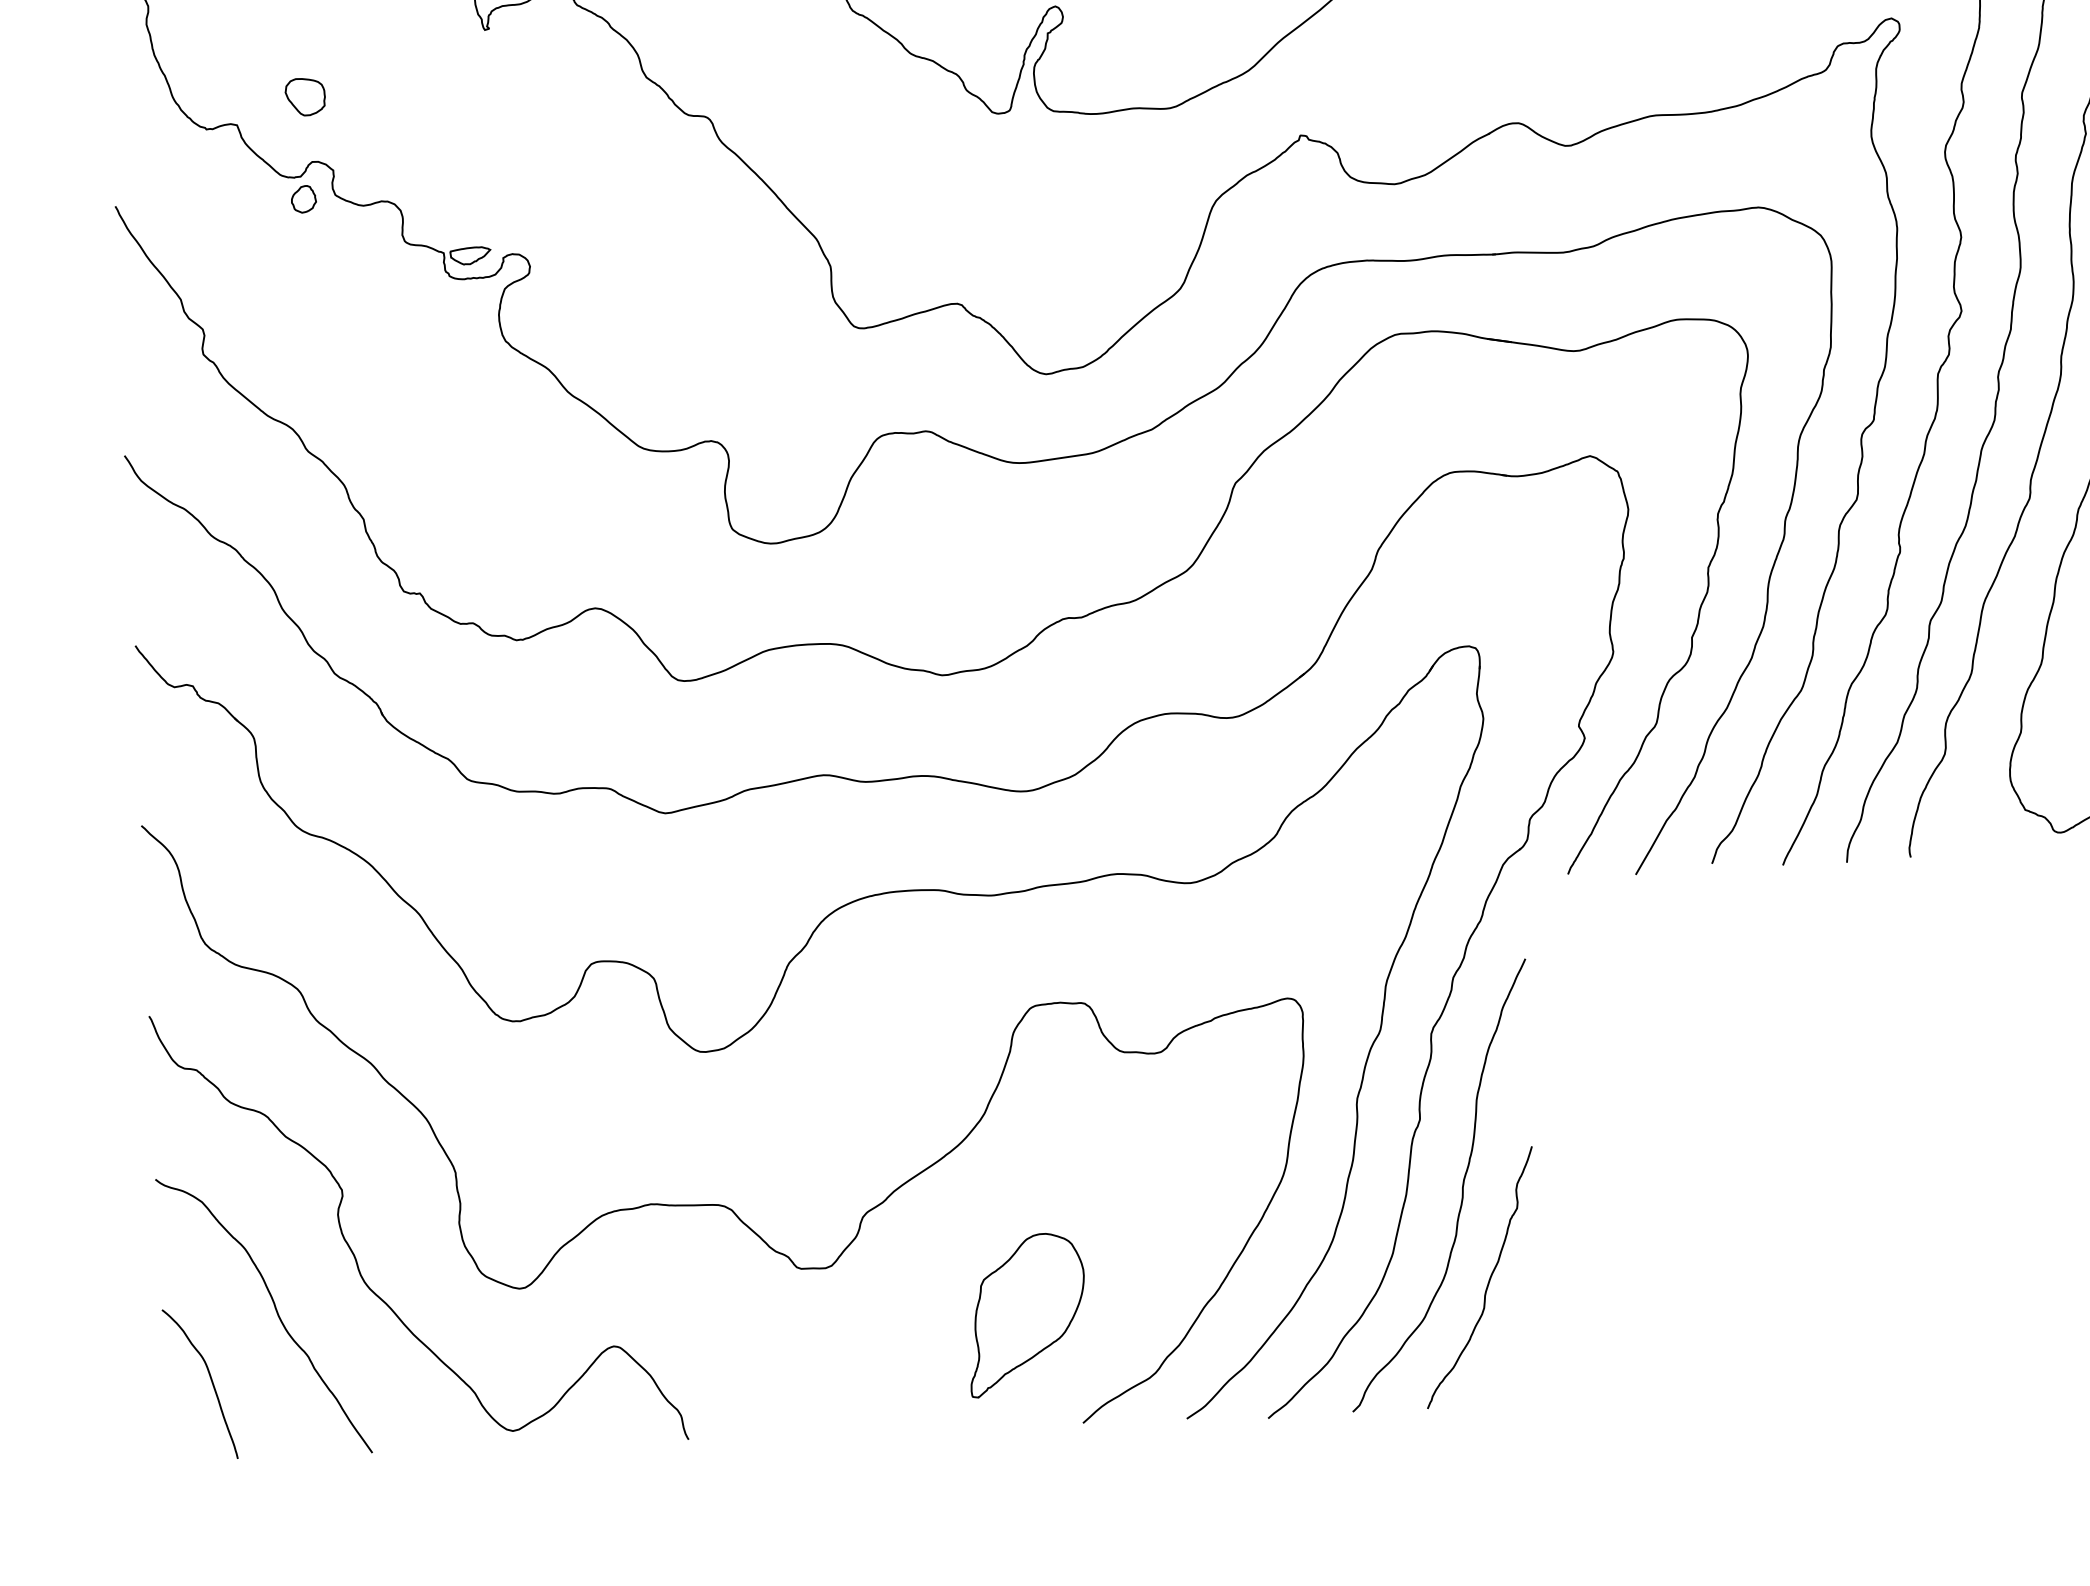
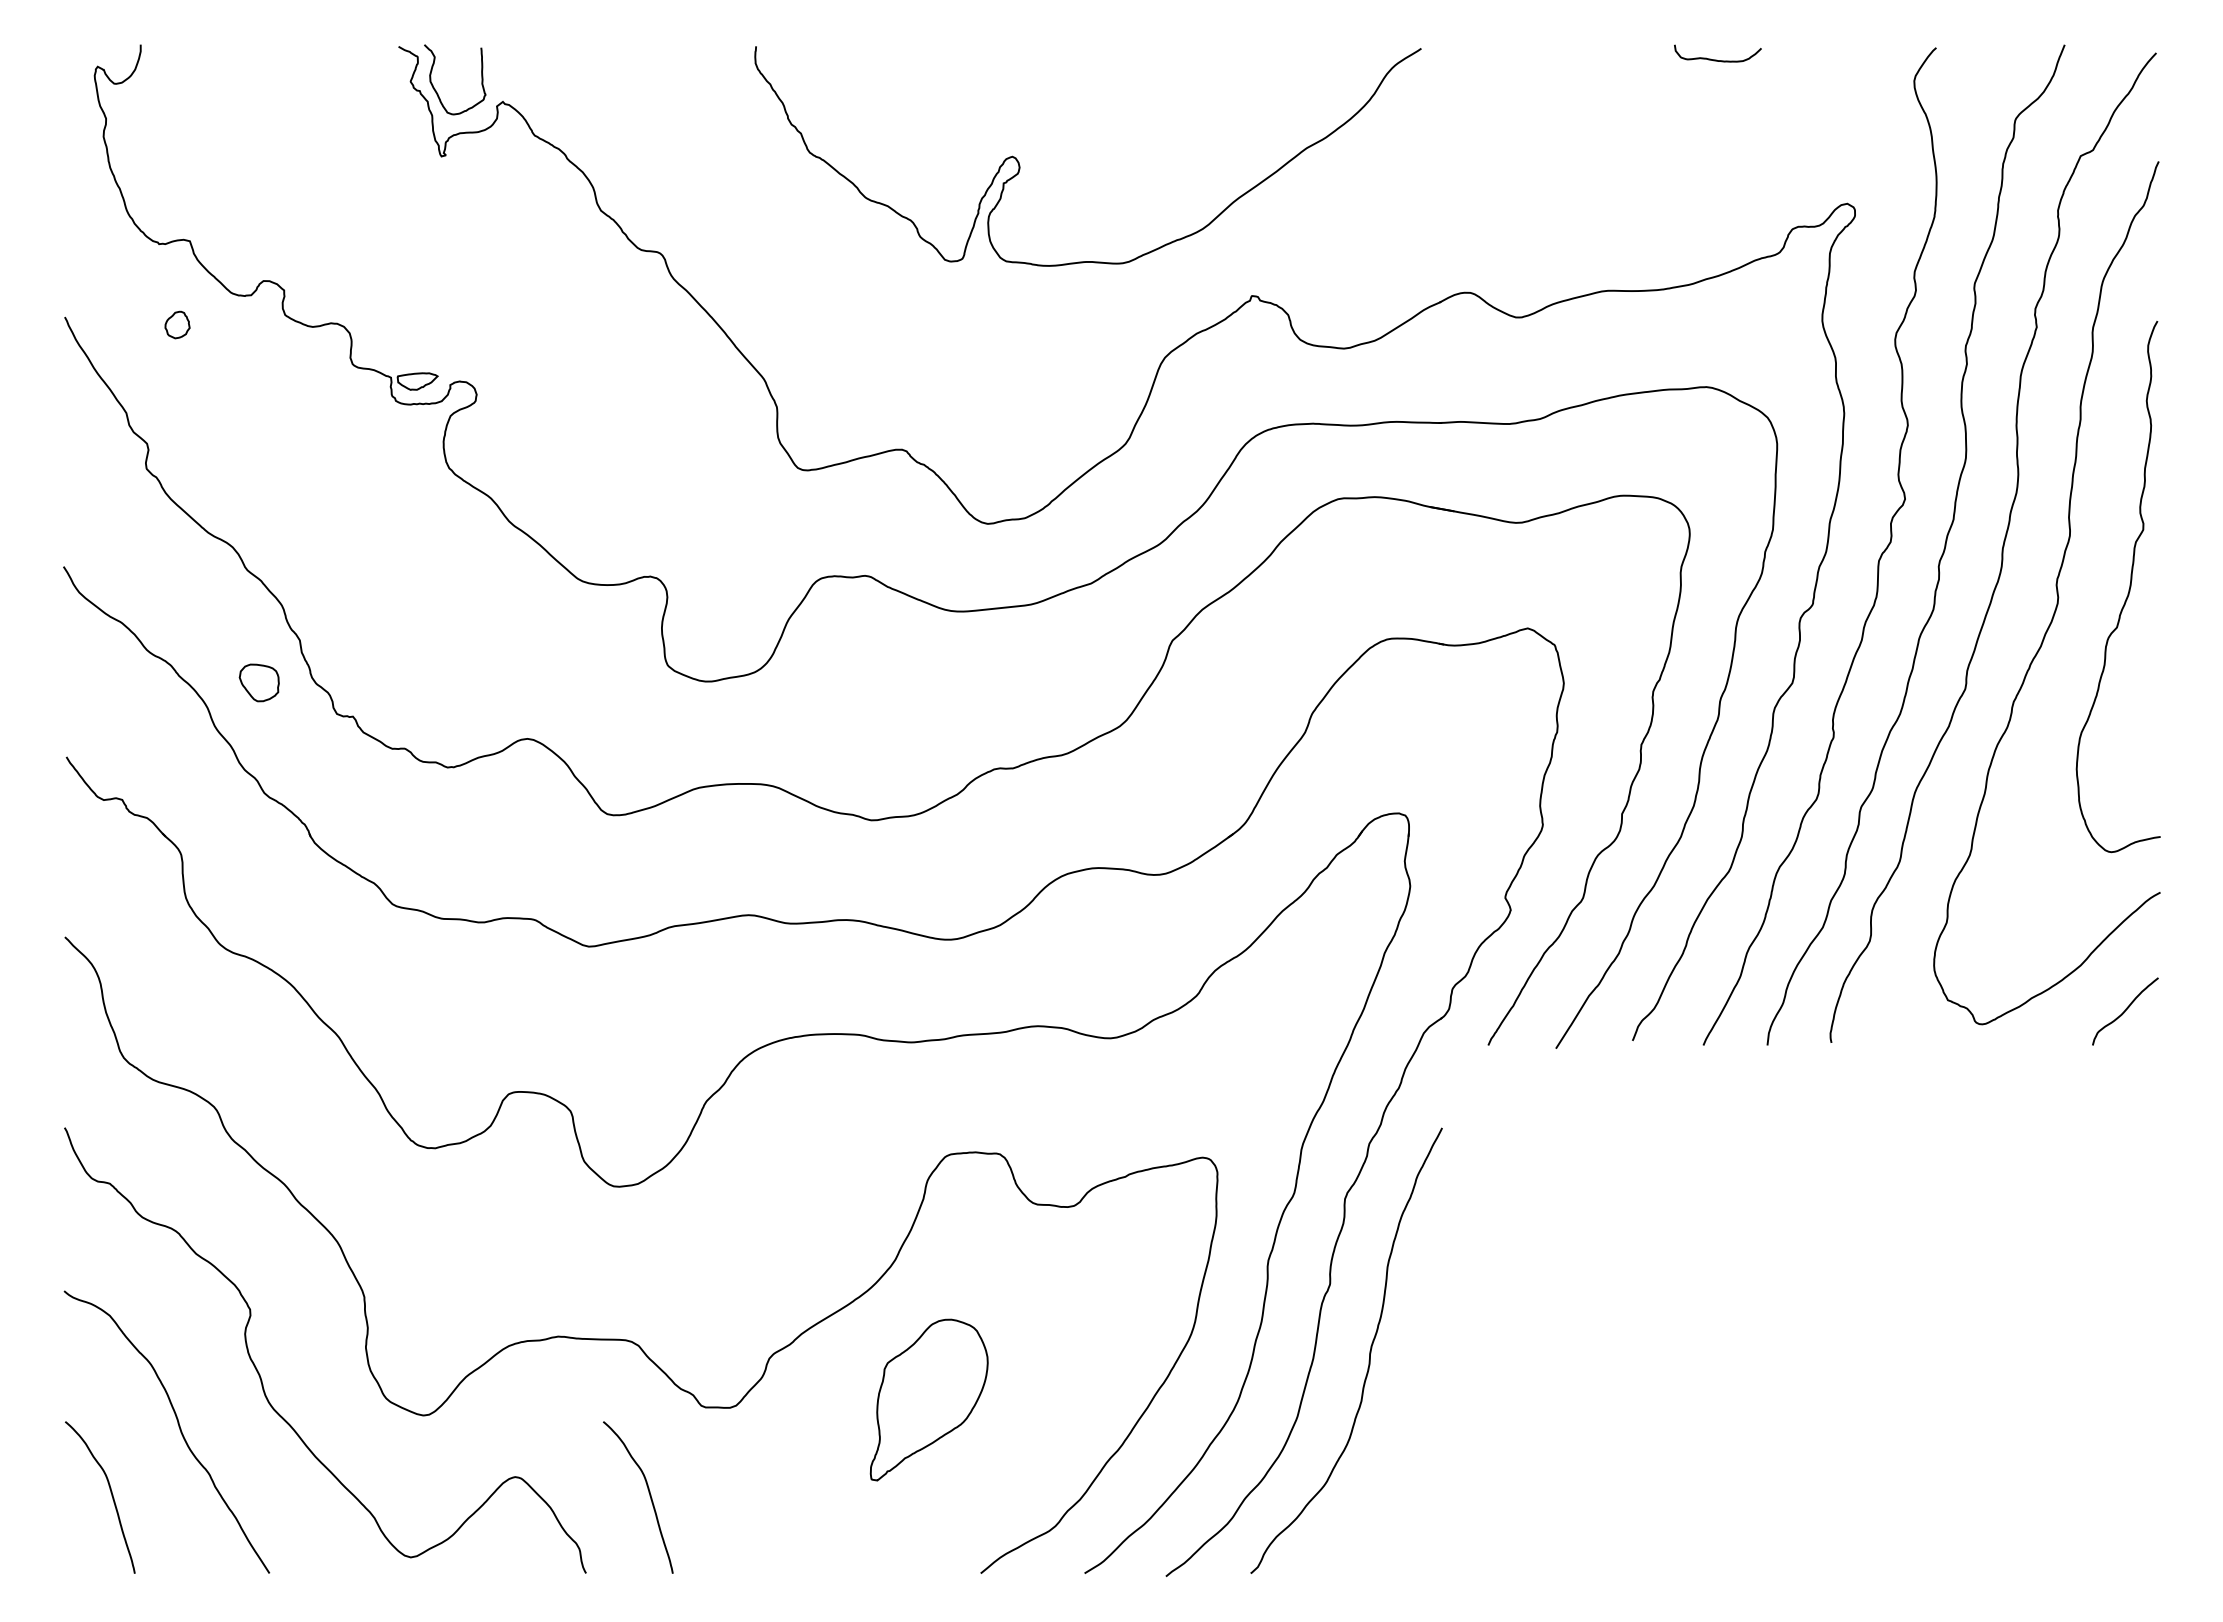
part: (304, 96) -> (258, 682), moved
part: (303, 198) -> (177, 324), moved
curve: (1488, 1281) -> (1391, 1448), removed
part: (1026, 1314) -> (928, 1399), moved
curve: (748, 1360) -> (649, 1496), added

